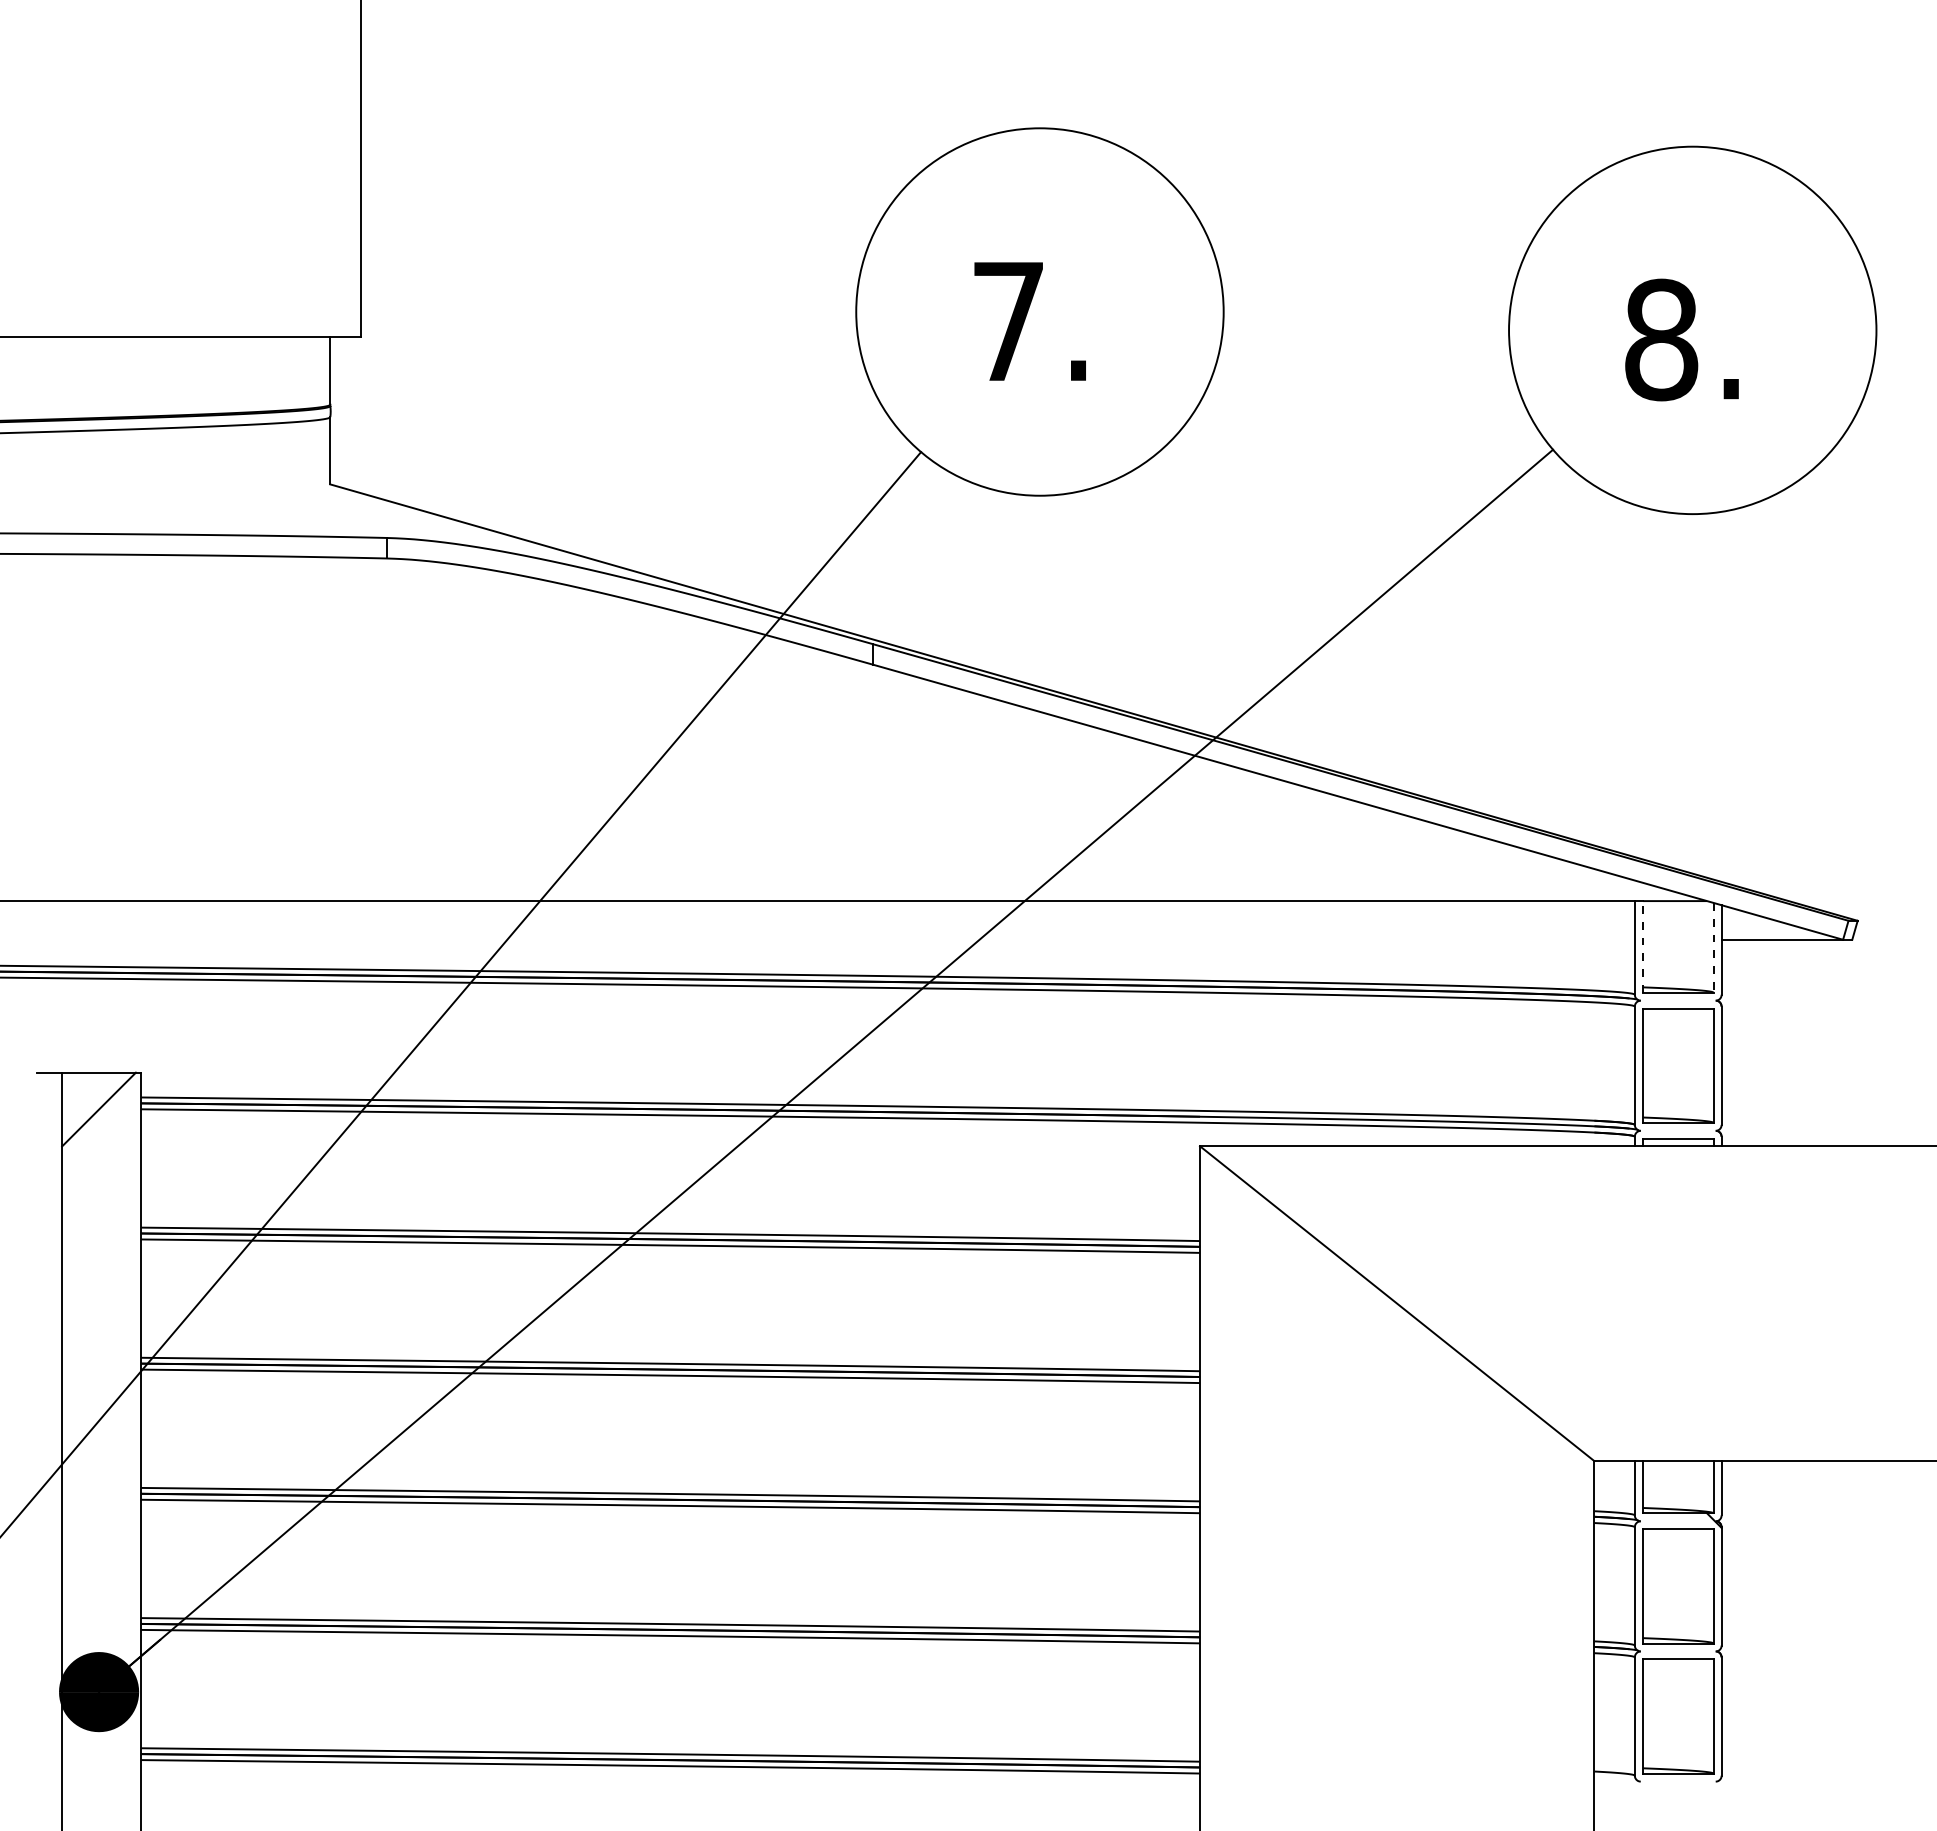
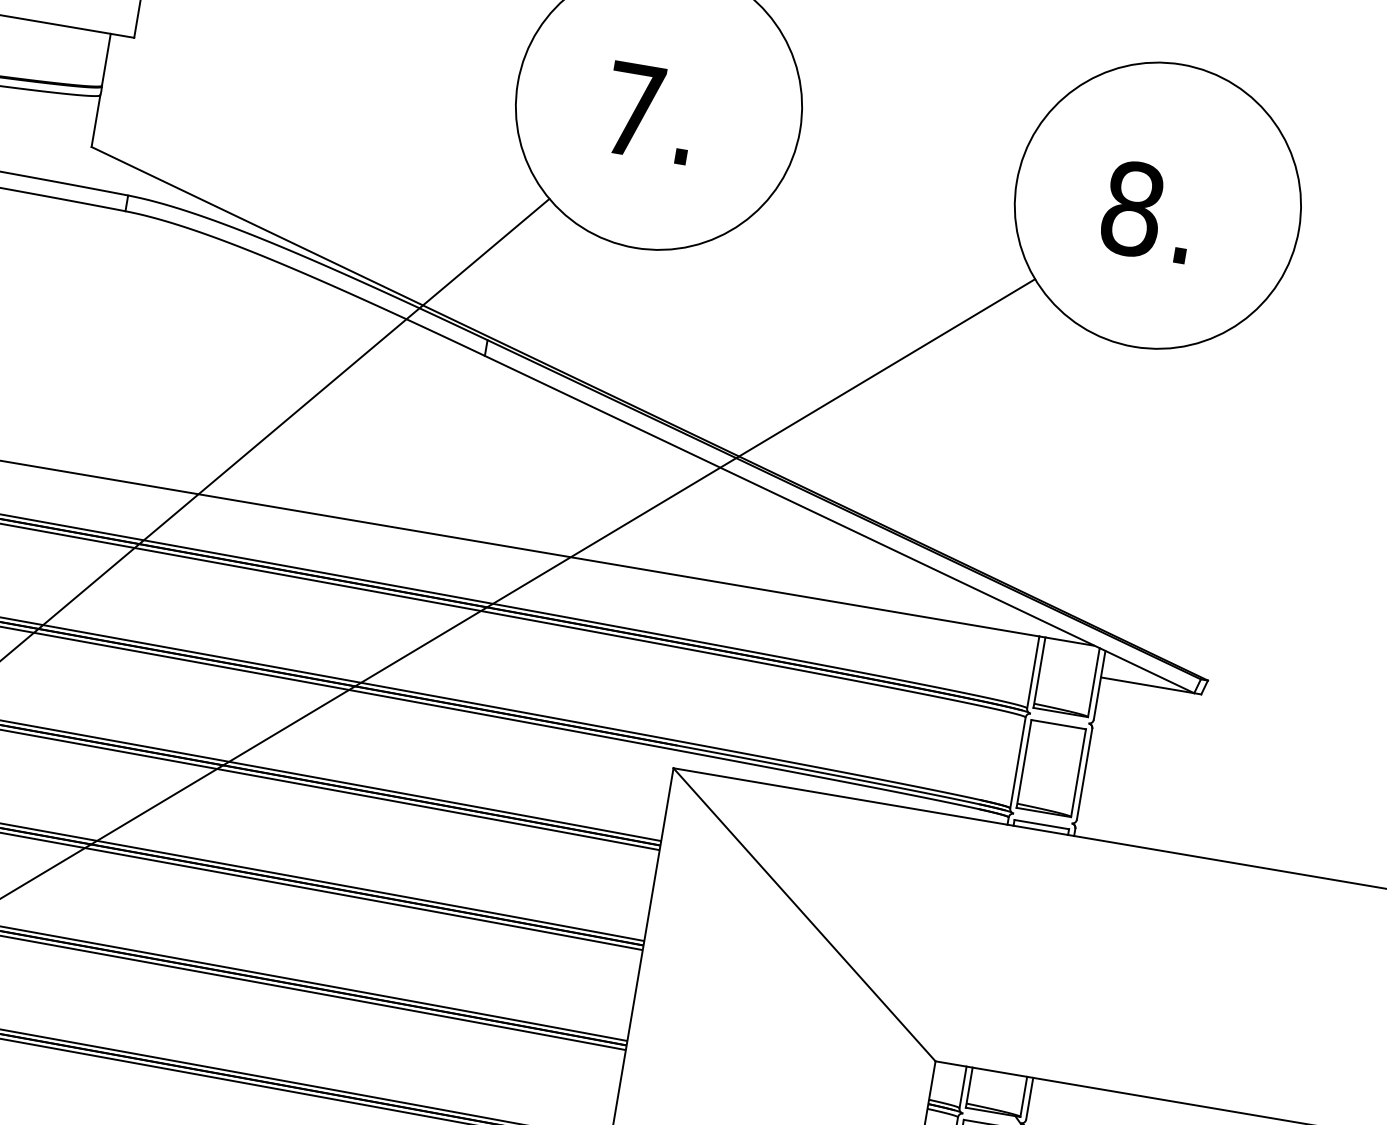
line: (1642, 946) -> (1039, 672), dashed -> solid
line: (1713, 947) -> (1093, 682), dashed -> solid

